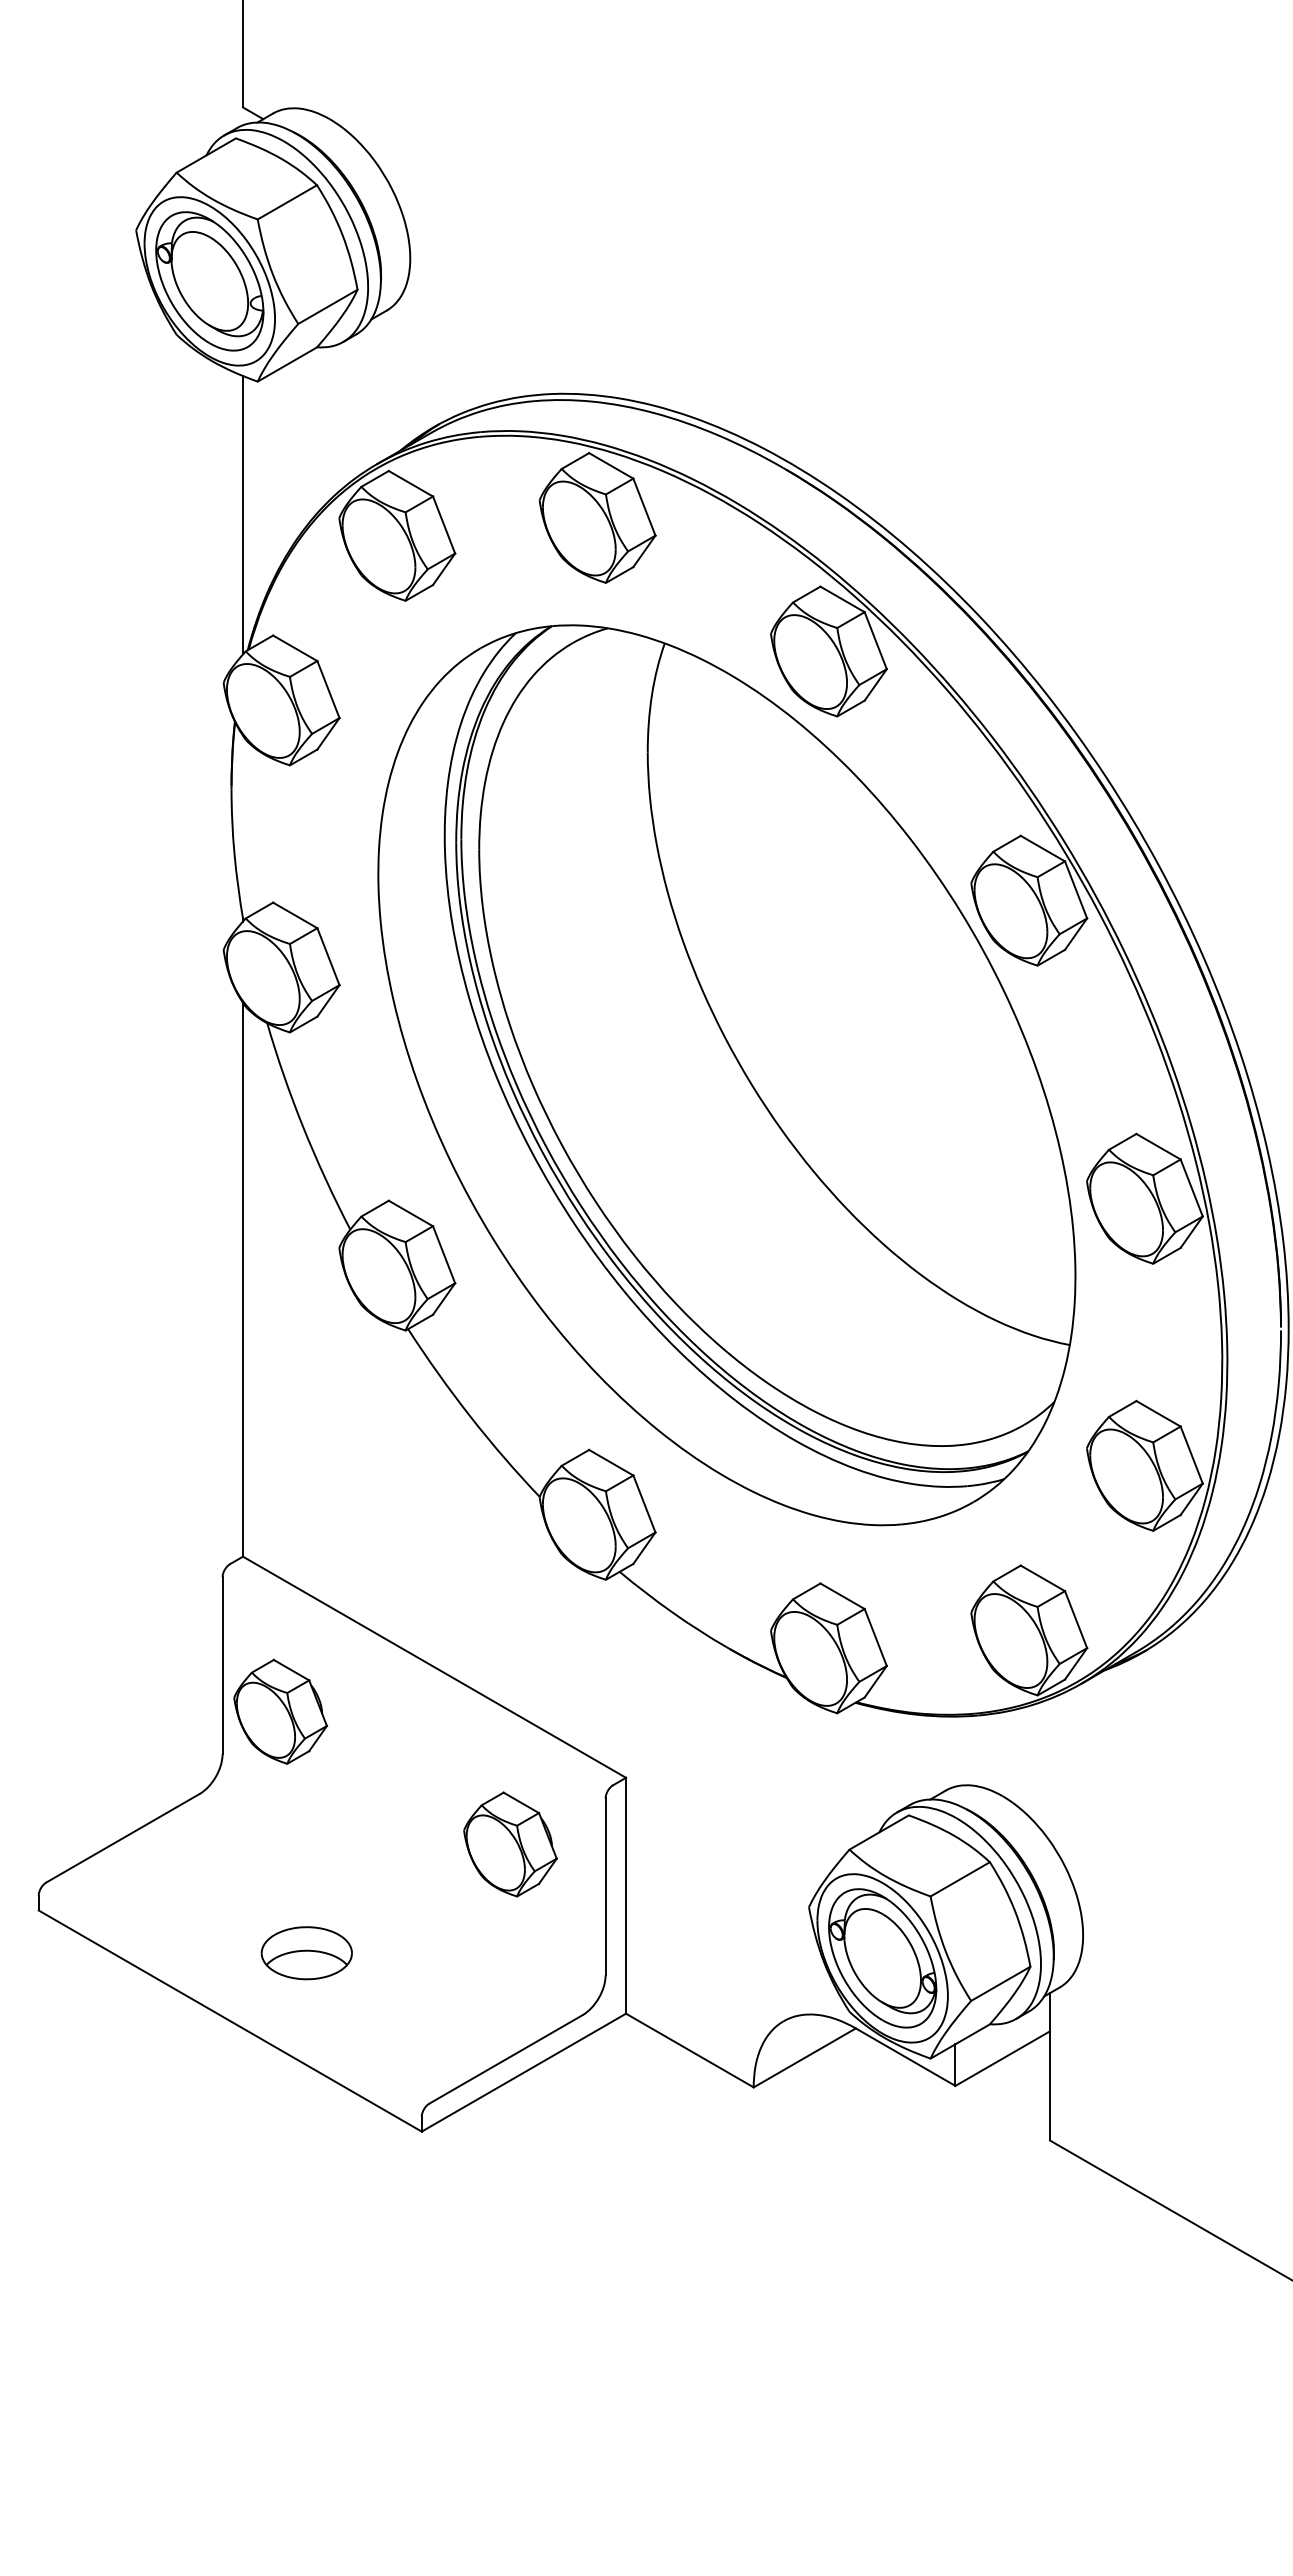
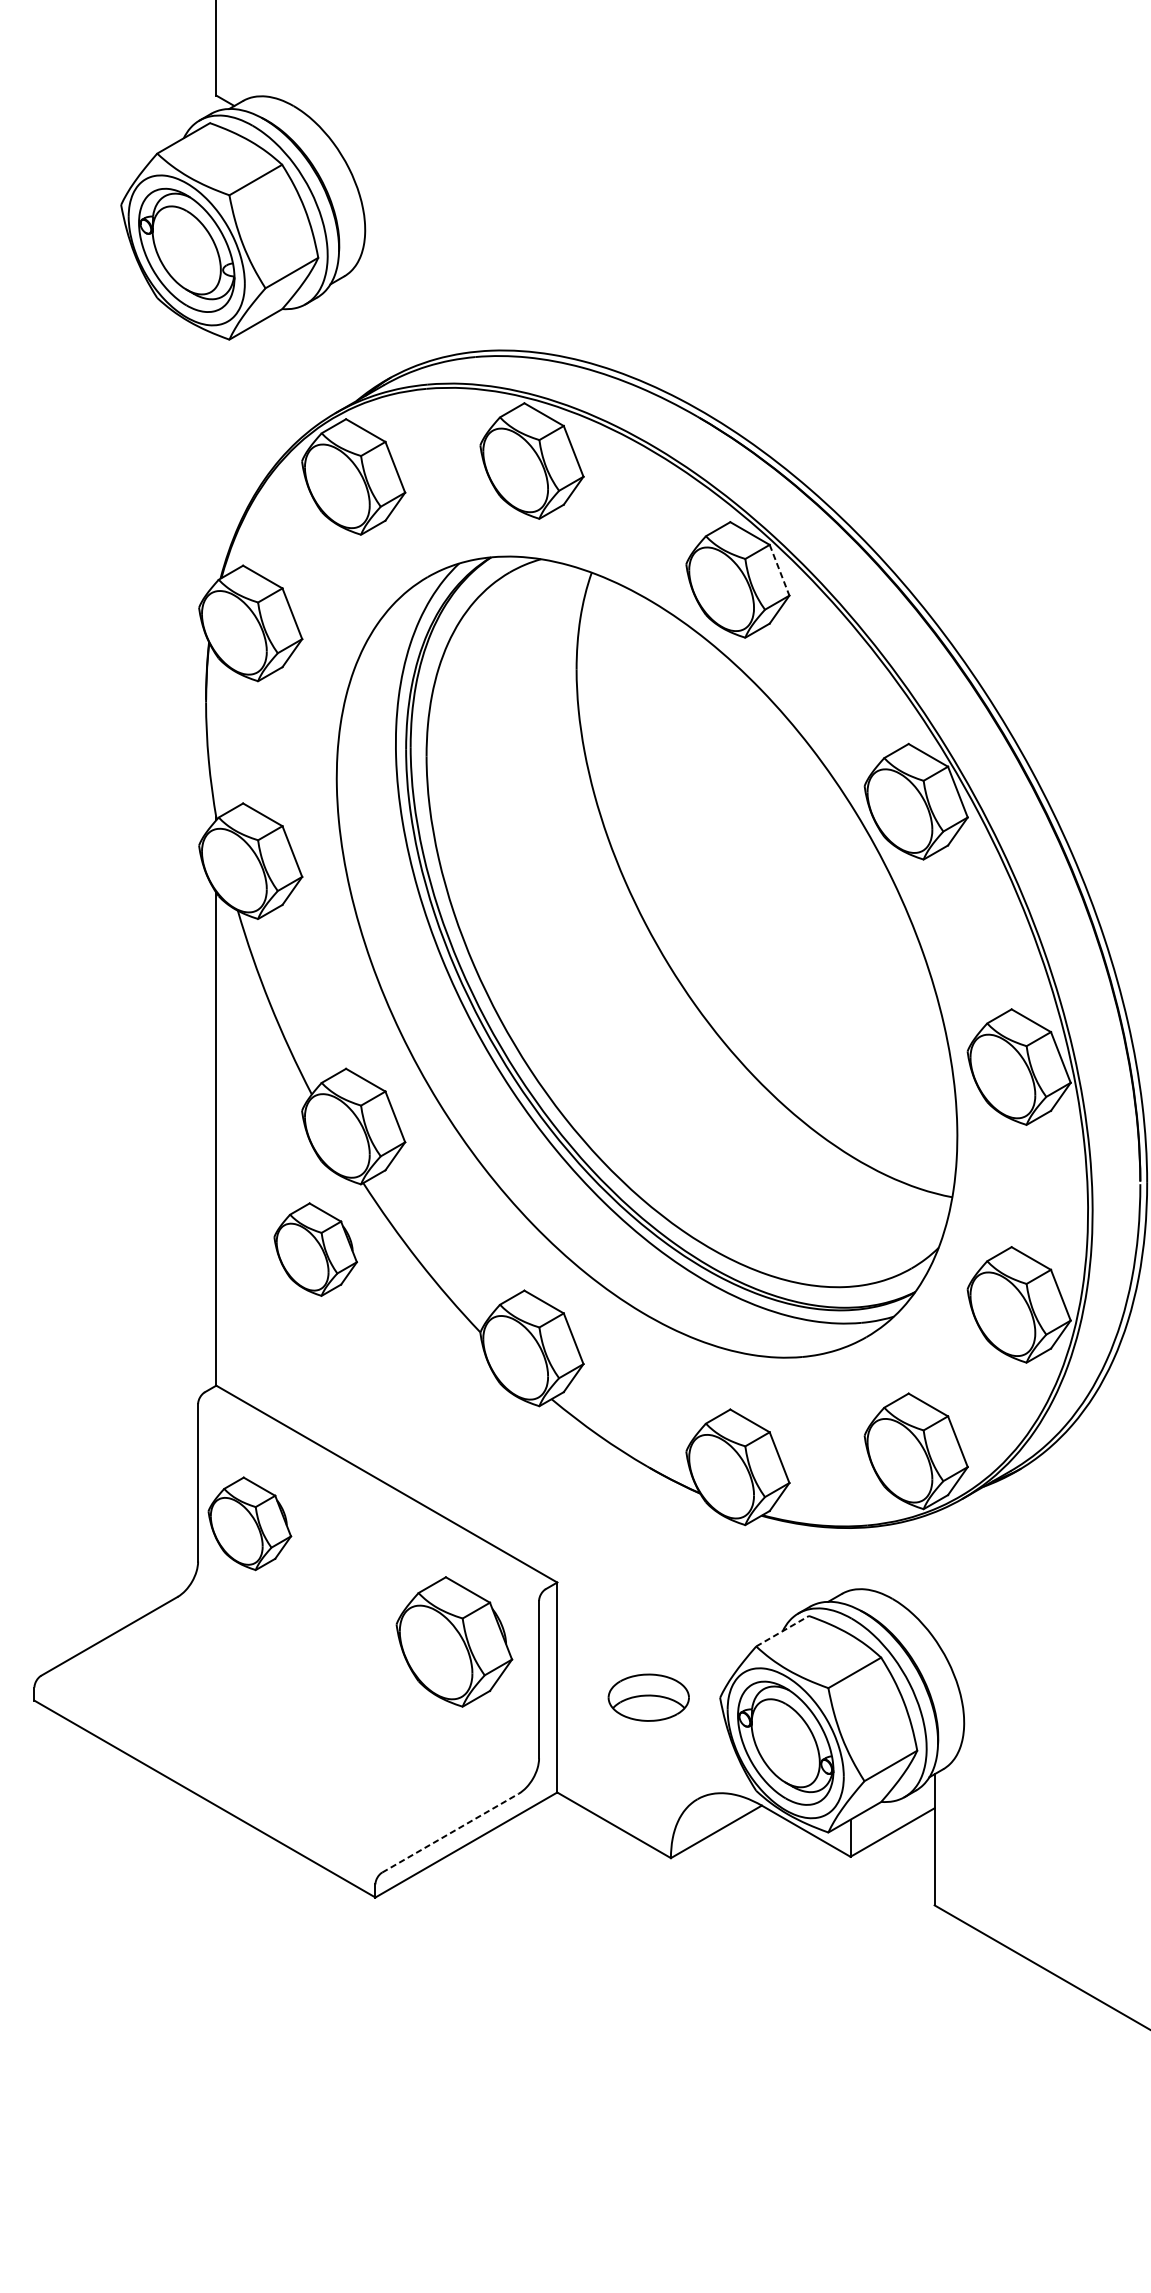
line: (243, 515) -> (216, 458), removed
line: (875, 640) -> (779, 570), solid -> dashed
part: (354, 1403) -> (315, 1249), added
line: (879, 1832) -> (782, 1631), solid -> dashed
part: (510, 1844) -> (454, 1641), size x1.4
part: (306, 1953) -> (648, 1697), moved
line: (506, 2059) -> (450, 1833), solid -> dashed

